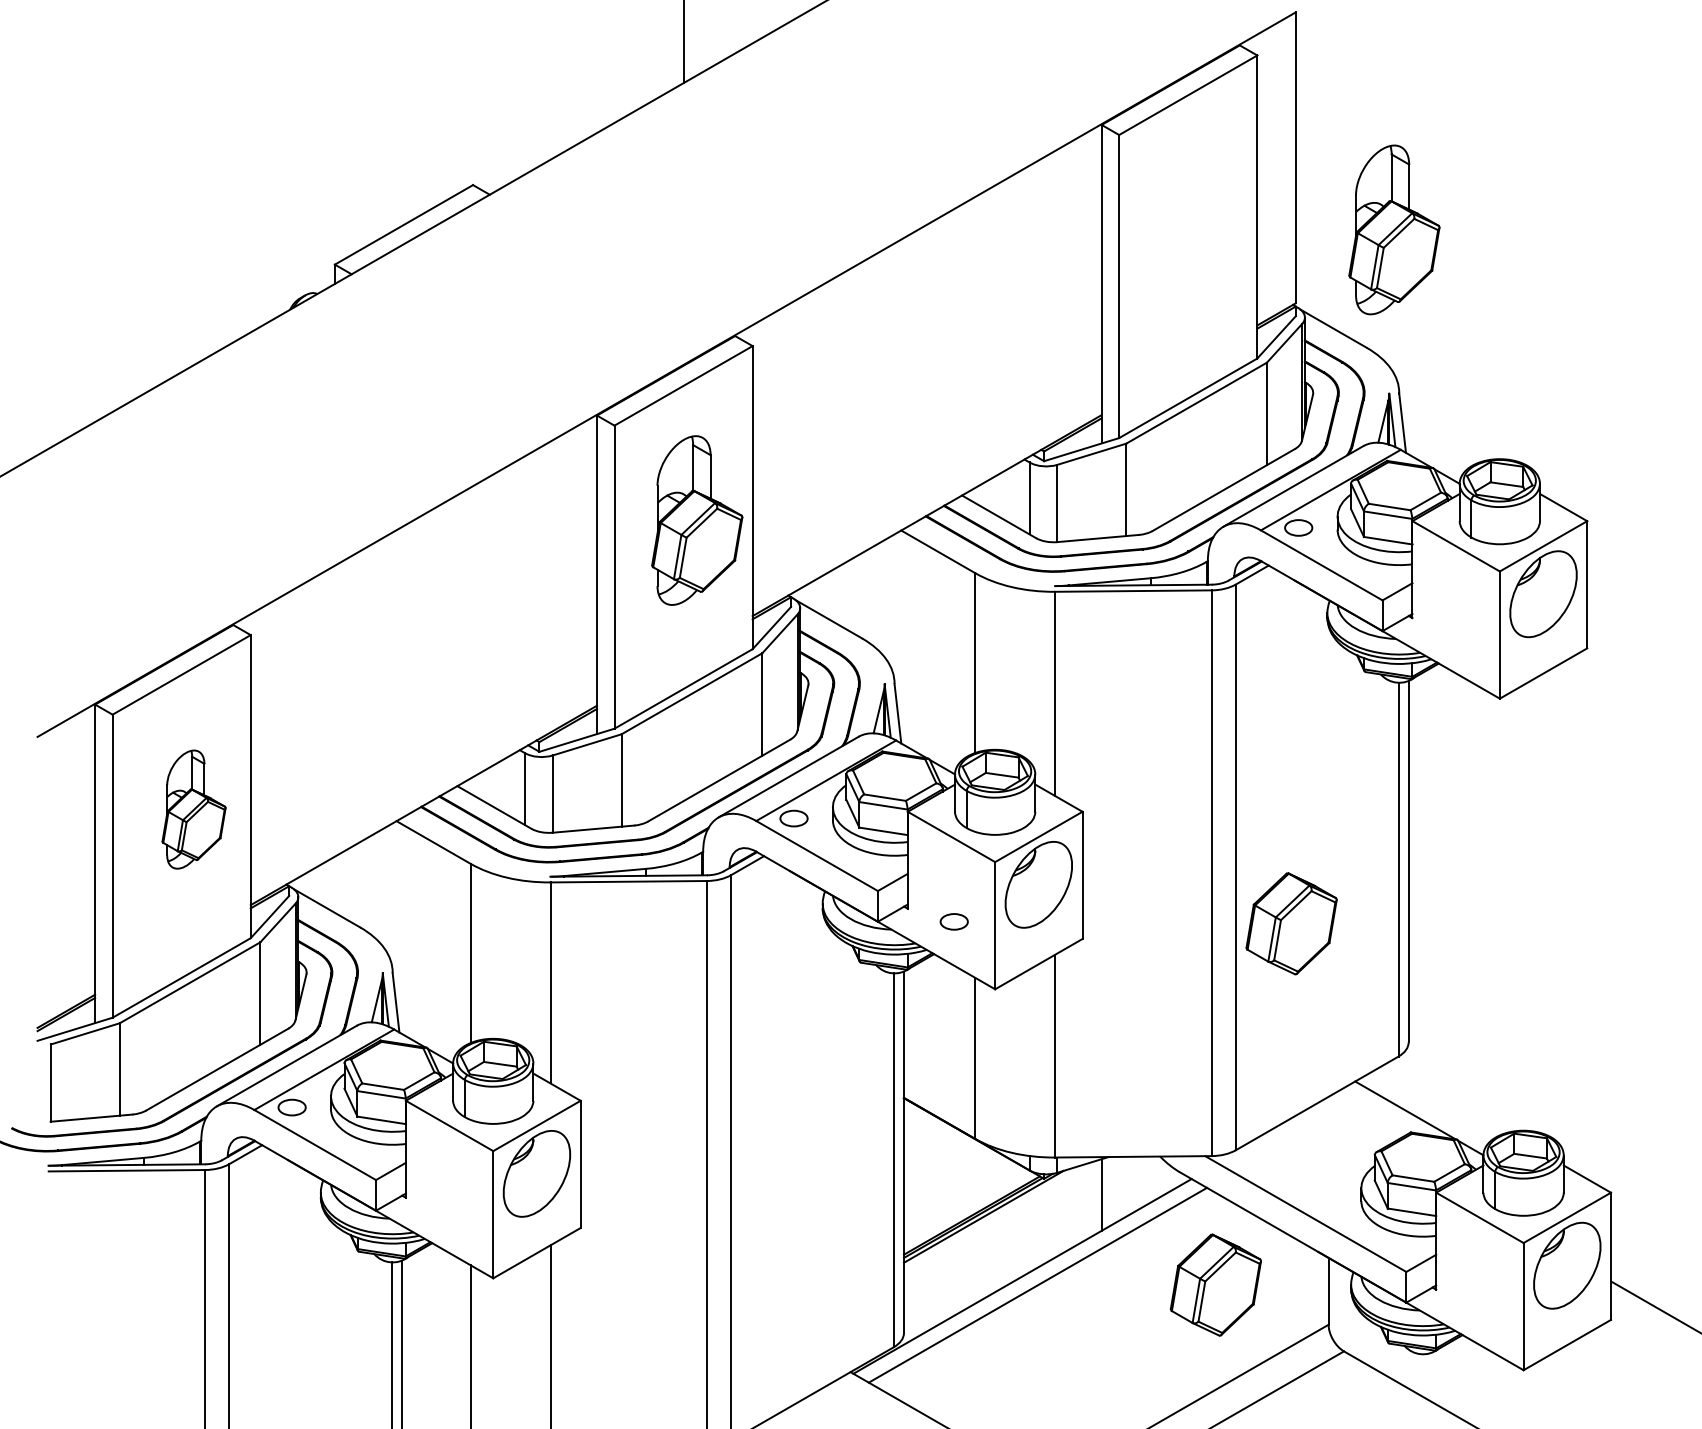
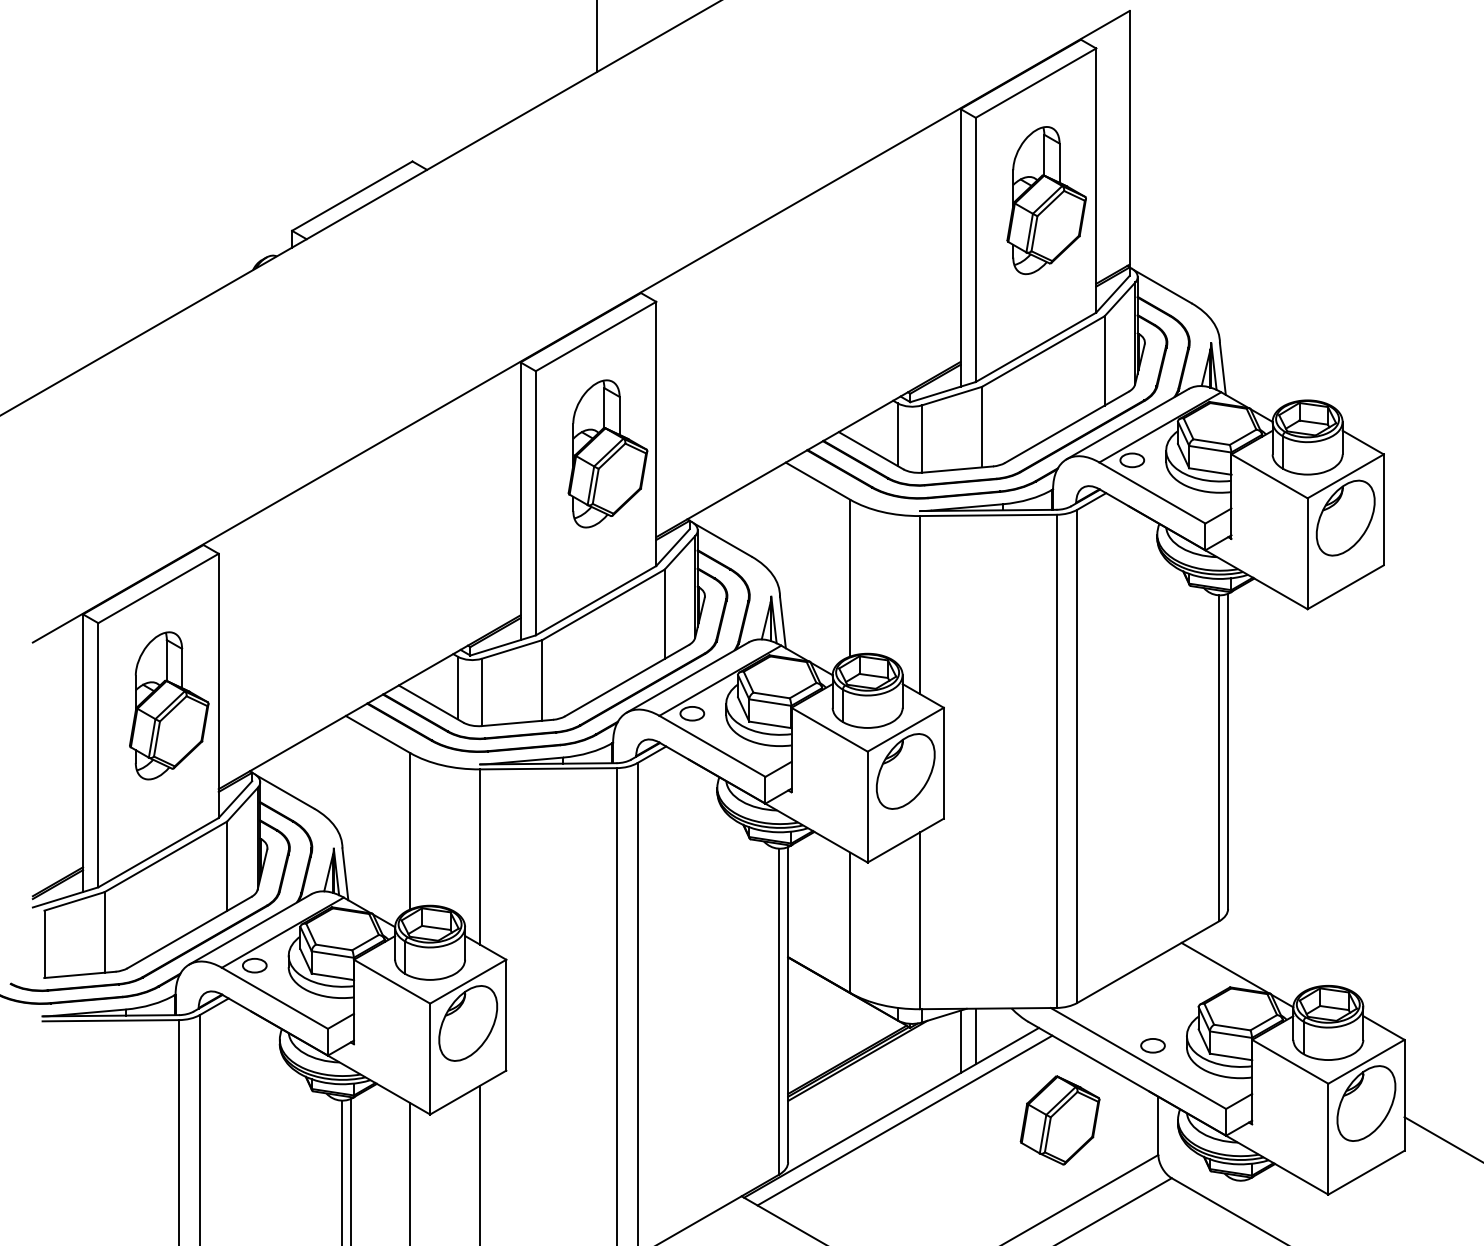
part: (1394, 229) -> (1046, 200), moved
part: (194, 809) -> (169, 705), size x1.43
part: (953, 921) -> (1152, 1045), moved
part: (1290, 923) -> (1125, 805), removed
line: (1118, 1188) -> (975, 1036), added

